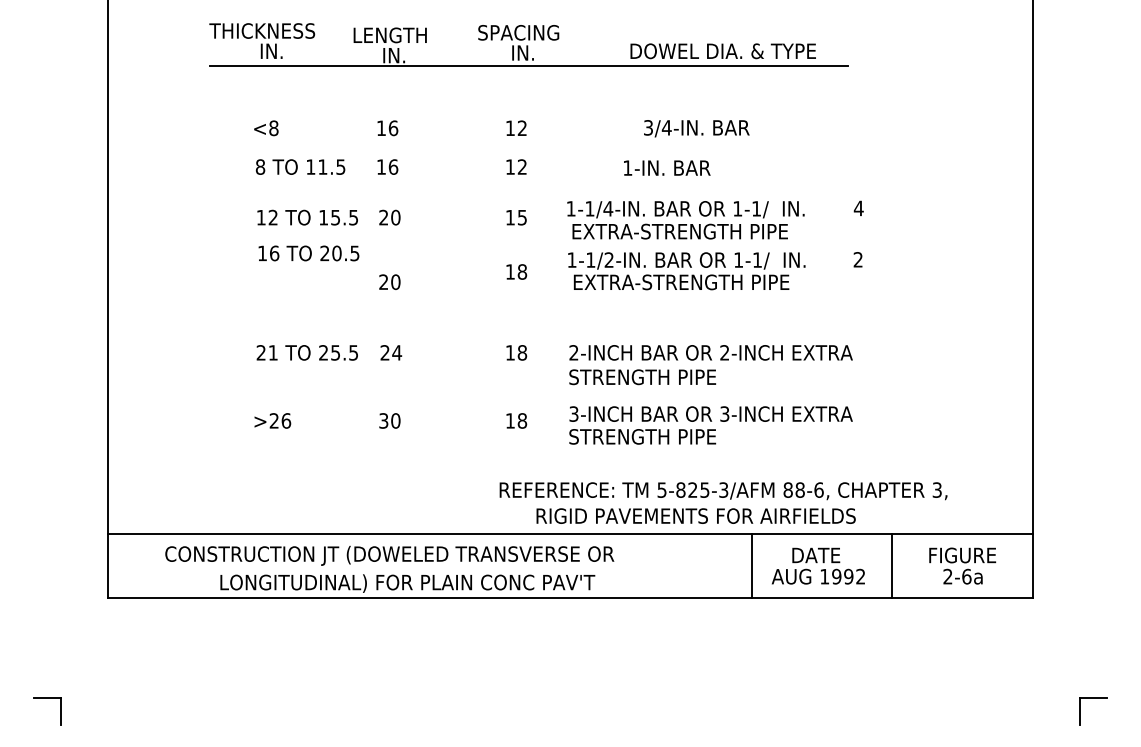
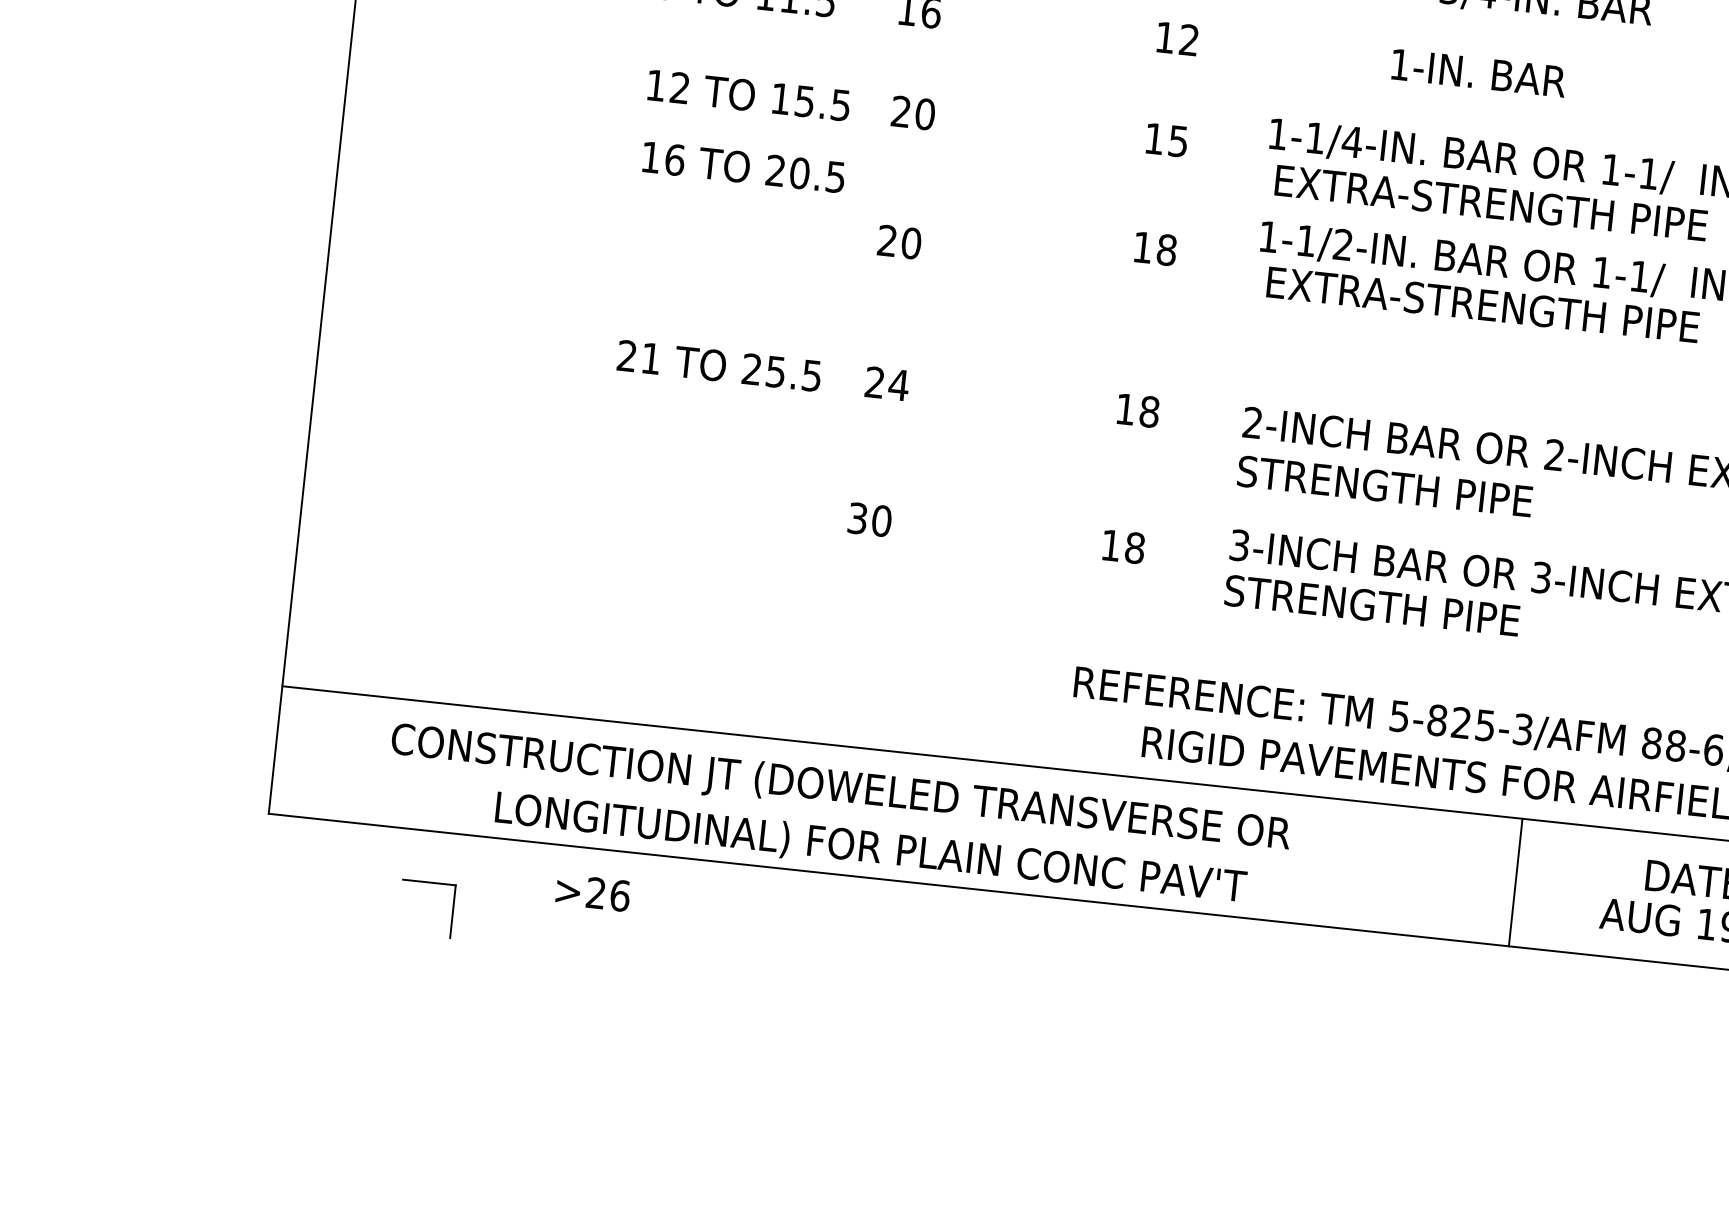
text: (272, 420) -> (592, 891), moved
line: (752, 565) -> (1516, 881), moved
part: (47, 698) -> (429, 882), moved

